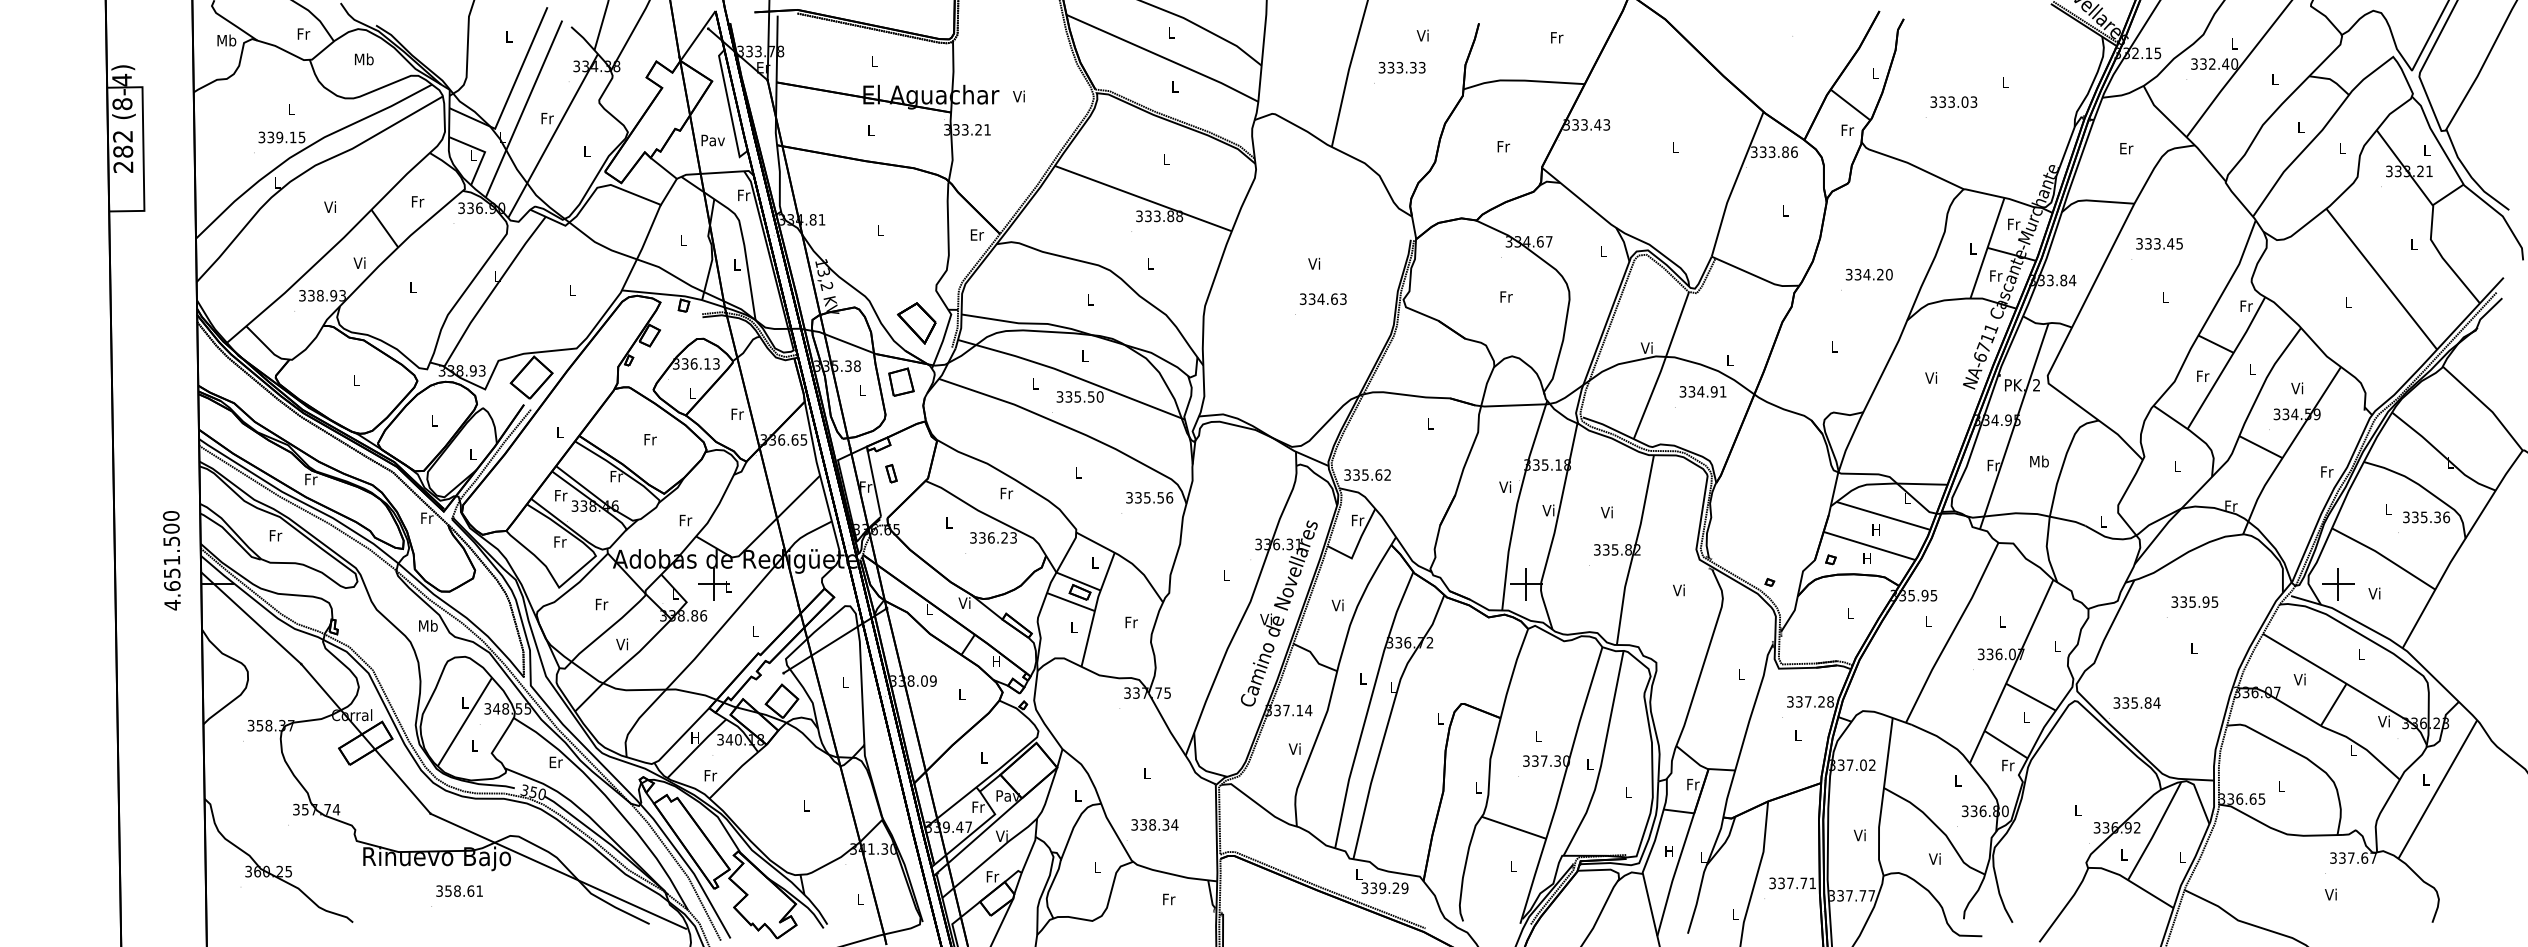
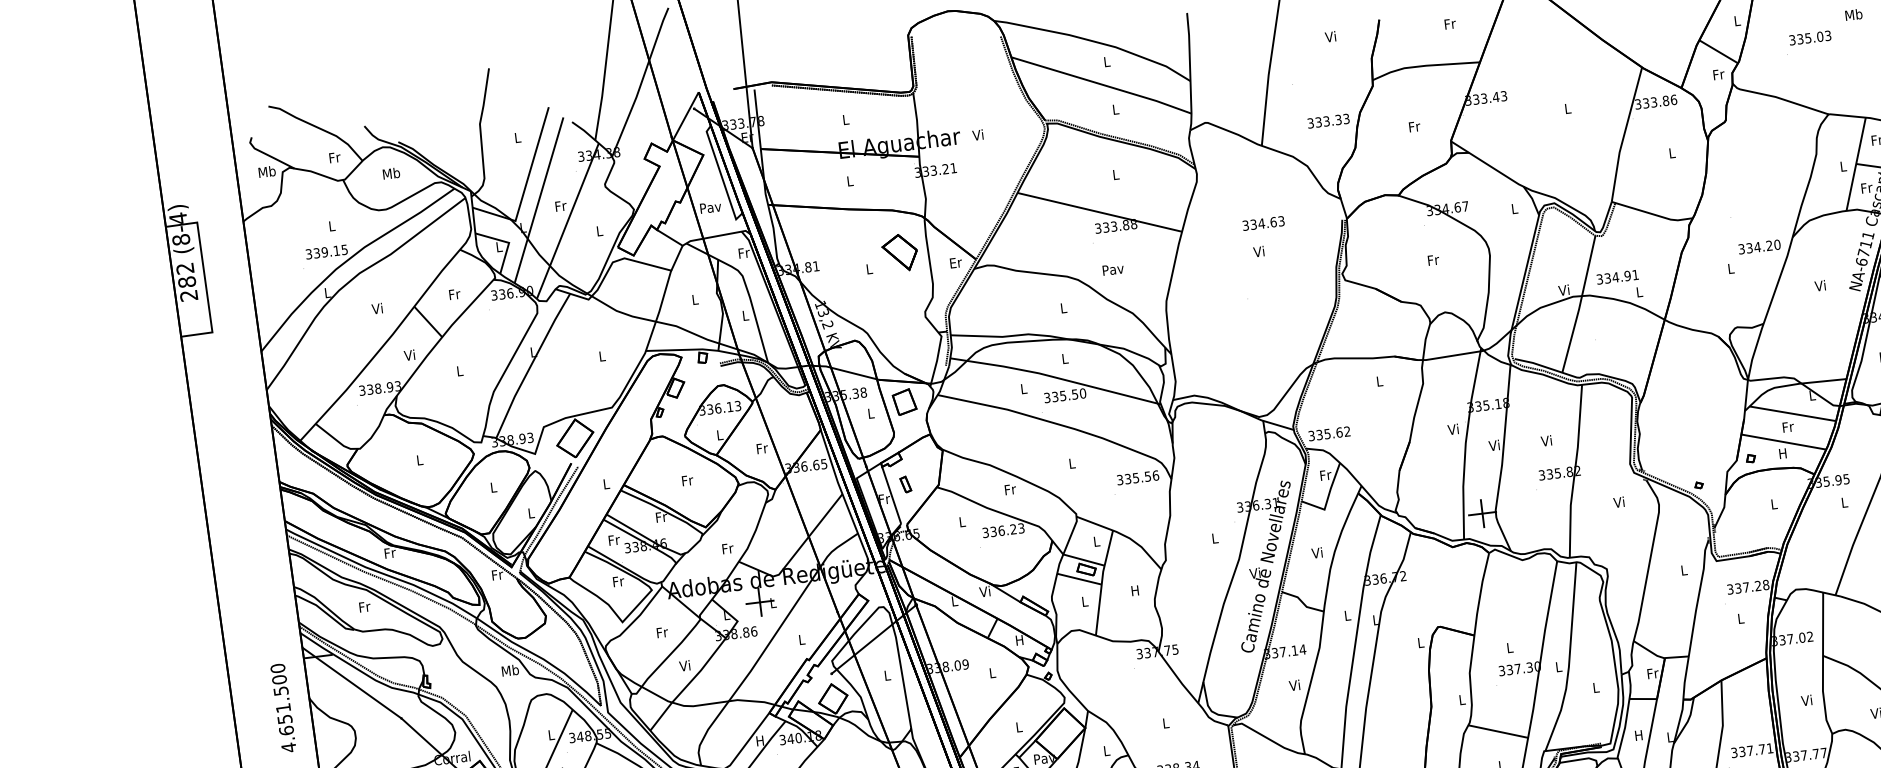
text: (1401, 67) -> (1328, 121), moved
text: (2005, 82) -> (1854, 14), L -> Mb
text: (1951, 101) -> (1808, 37), 333.03 -> 335.03
text: (1150, 263) -> (1113, 269), L -> Pav
text: (1868, 274) -> (1758, 246), moved
text: (1323, 298) -> (1263, 222), moved
part: (916, 323) -> (899, 253), moved
text: (1702, 391) -> (1617, 276), moved
text: (1876, 529) -> (1788, 426), H -> Fr
text: (171, 560) -> (283, 708), moved
text: (1131, 622) -> (1135, 590), Fr -> H

